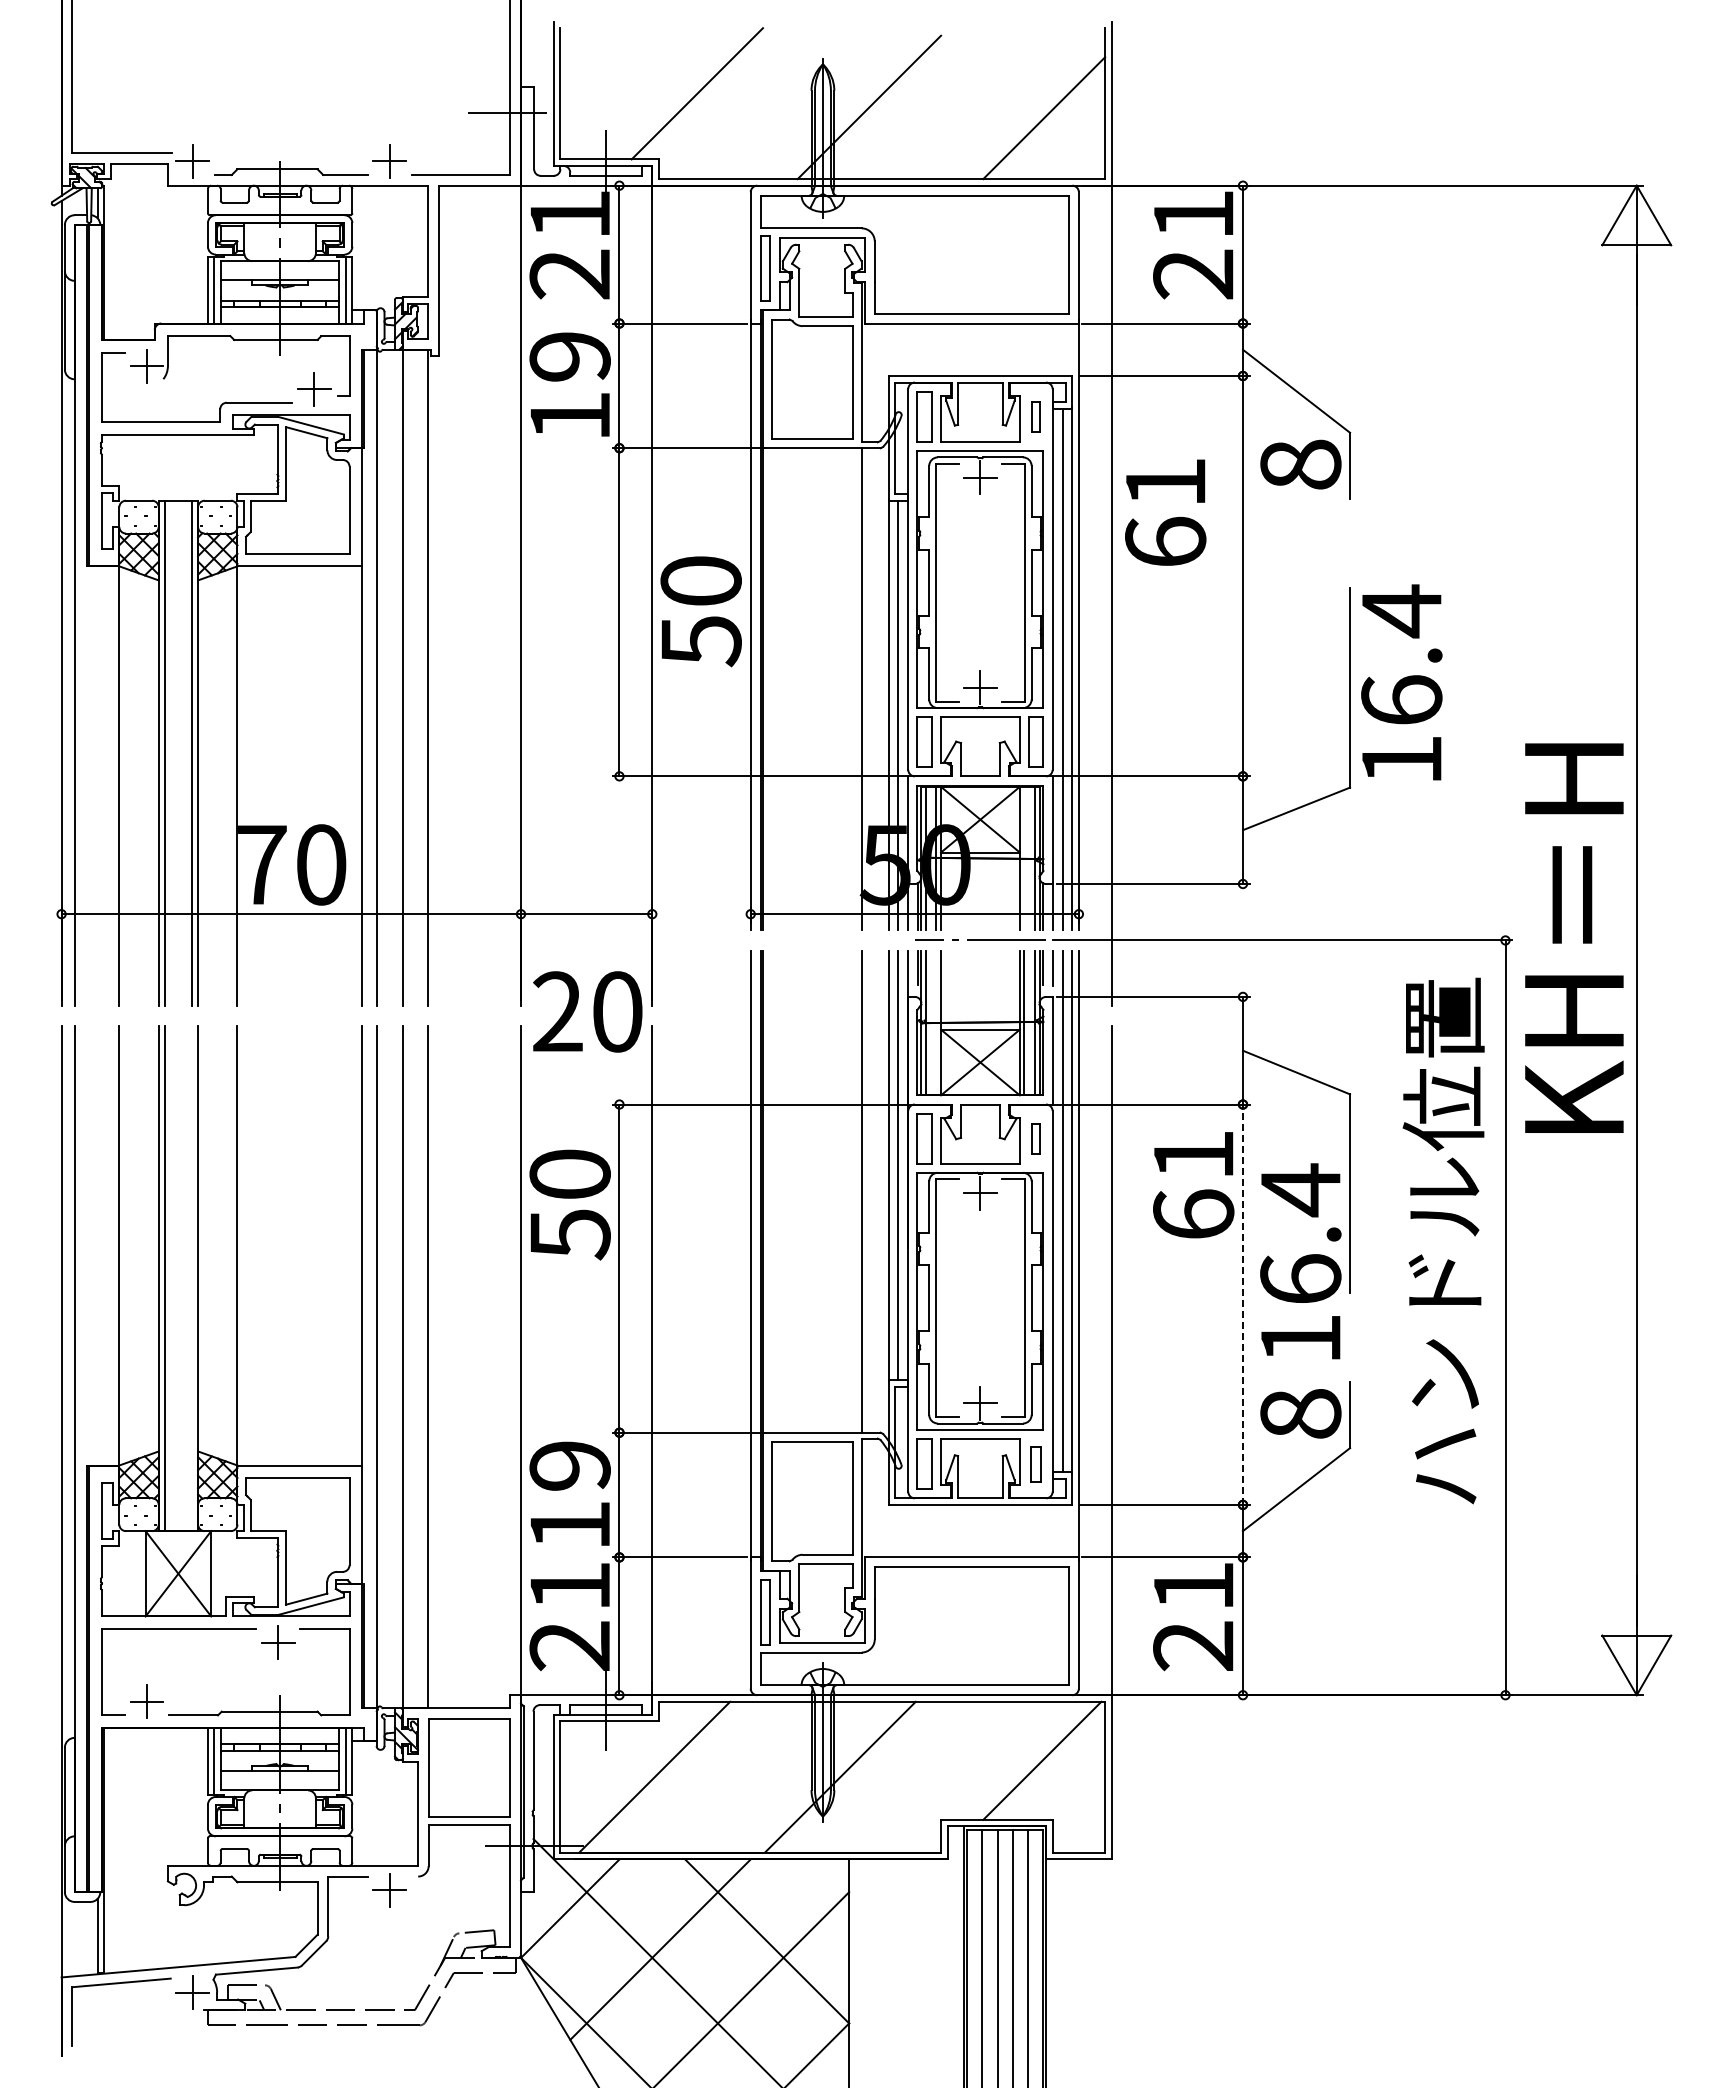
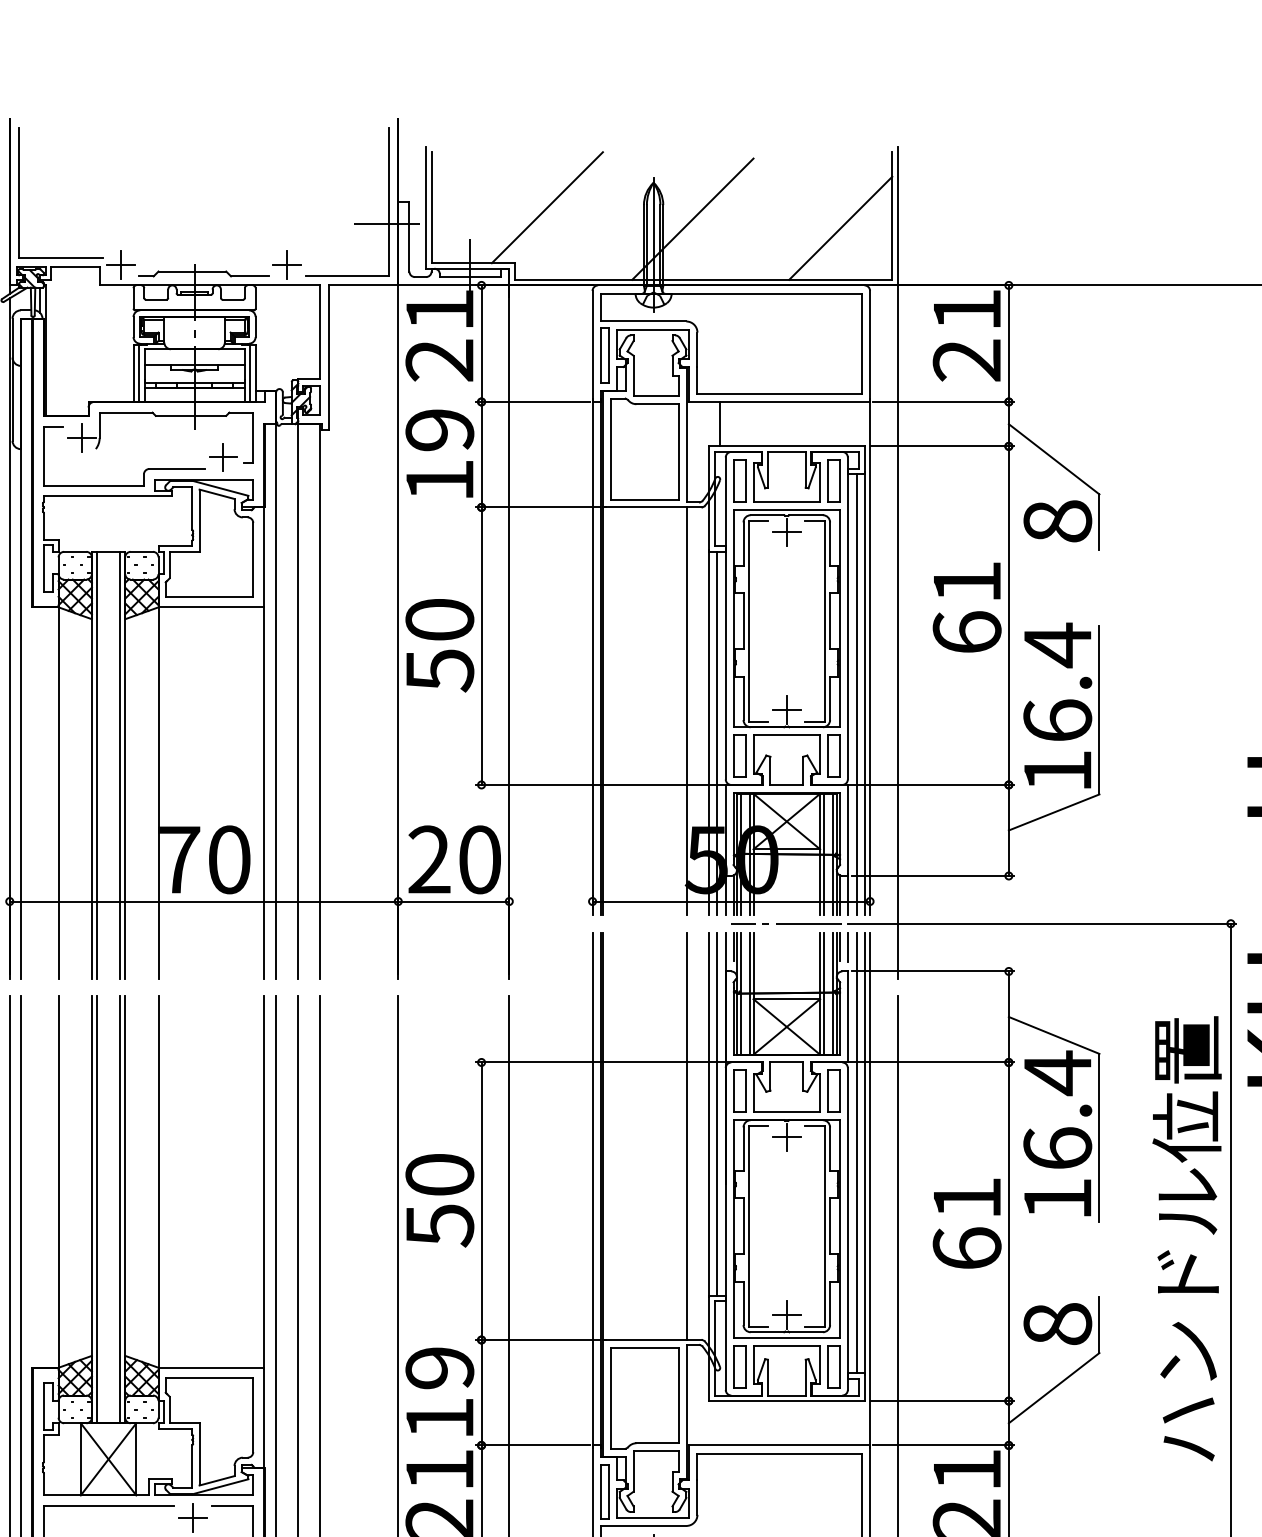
line: (901, 349) -> (720, 423), added
part: (1035, 416) -> (833, 480), size x1.67
text: (1165, 512) -> (967, 607), moved
text: (700, 611) -> (439, 645), moved
text: (1401, 682) -> (1057, 705), moved
line: (1024, 858) -> (824, 854), added
text: (587, 1011) -> (454, 859), moved
line: (936, 1022) -> (749, 993), added
part: (1035, 1138) -> (833, 1091), size x1.67
text: (1193, 1185) -> (967, 1223), moved
text: (569, 1204) -> (439, 1200), moved
text: (1443, 1240) -> (1186, 1238), moved
text: (1300, 1261) -> (1057, 1133), moved
line: (191, 1278) -> (119, 1209), added
line: (1242, 1304) -> (1008, 1231), dashed -> solid
part: (1035, 1463) -> (833, 1366), size x1.43

